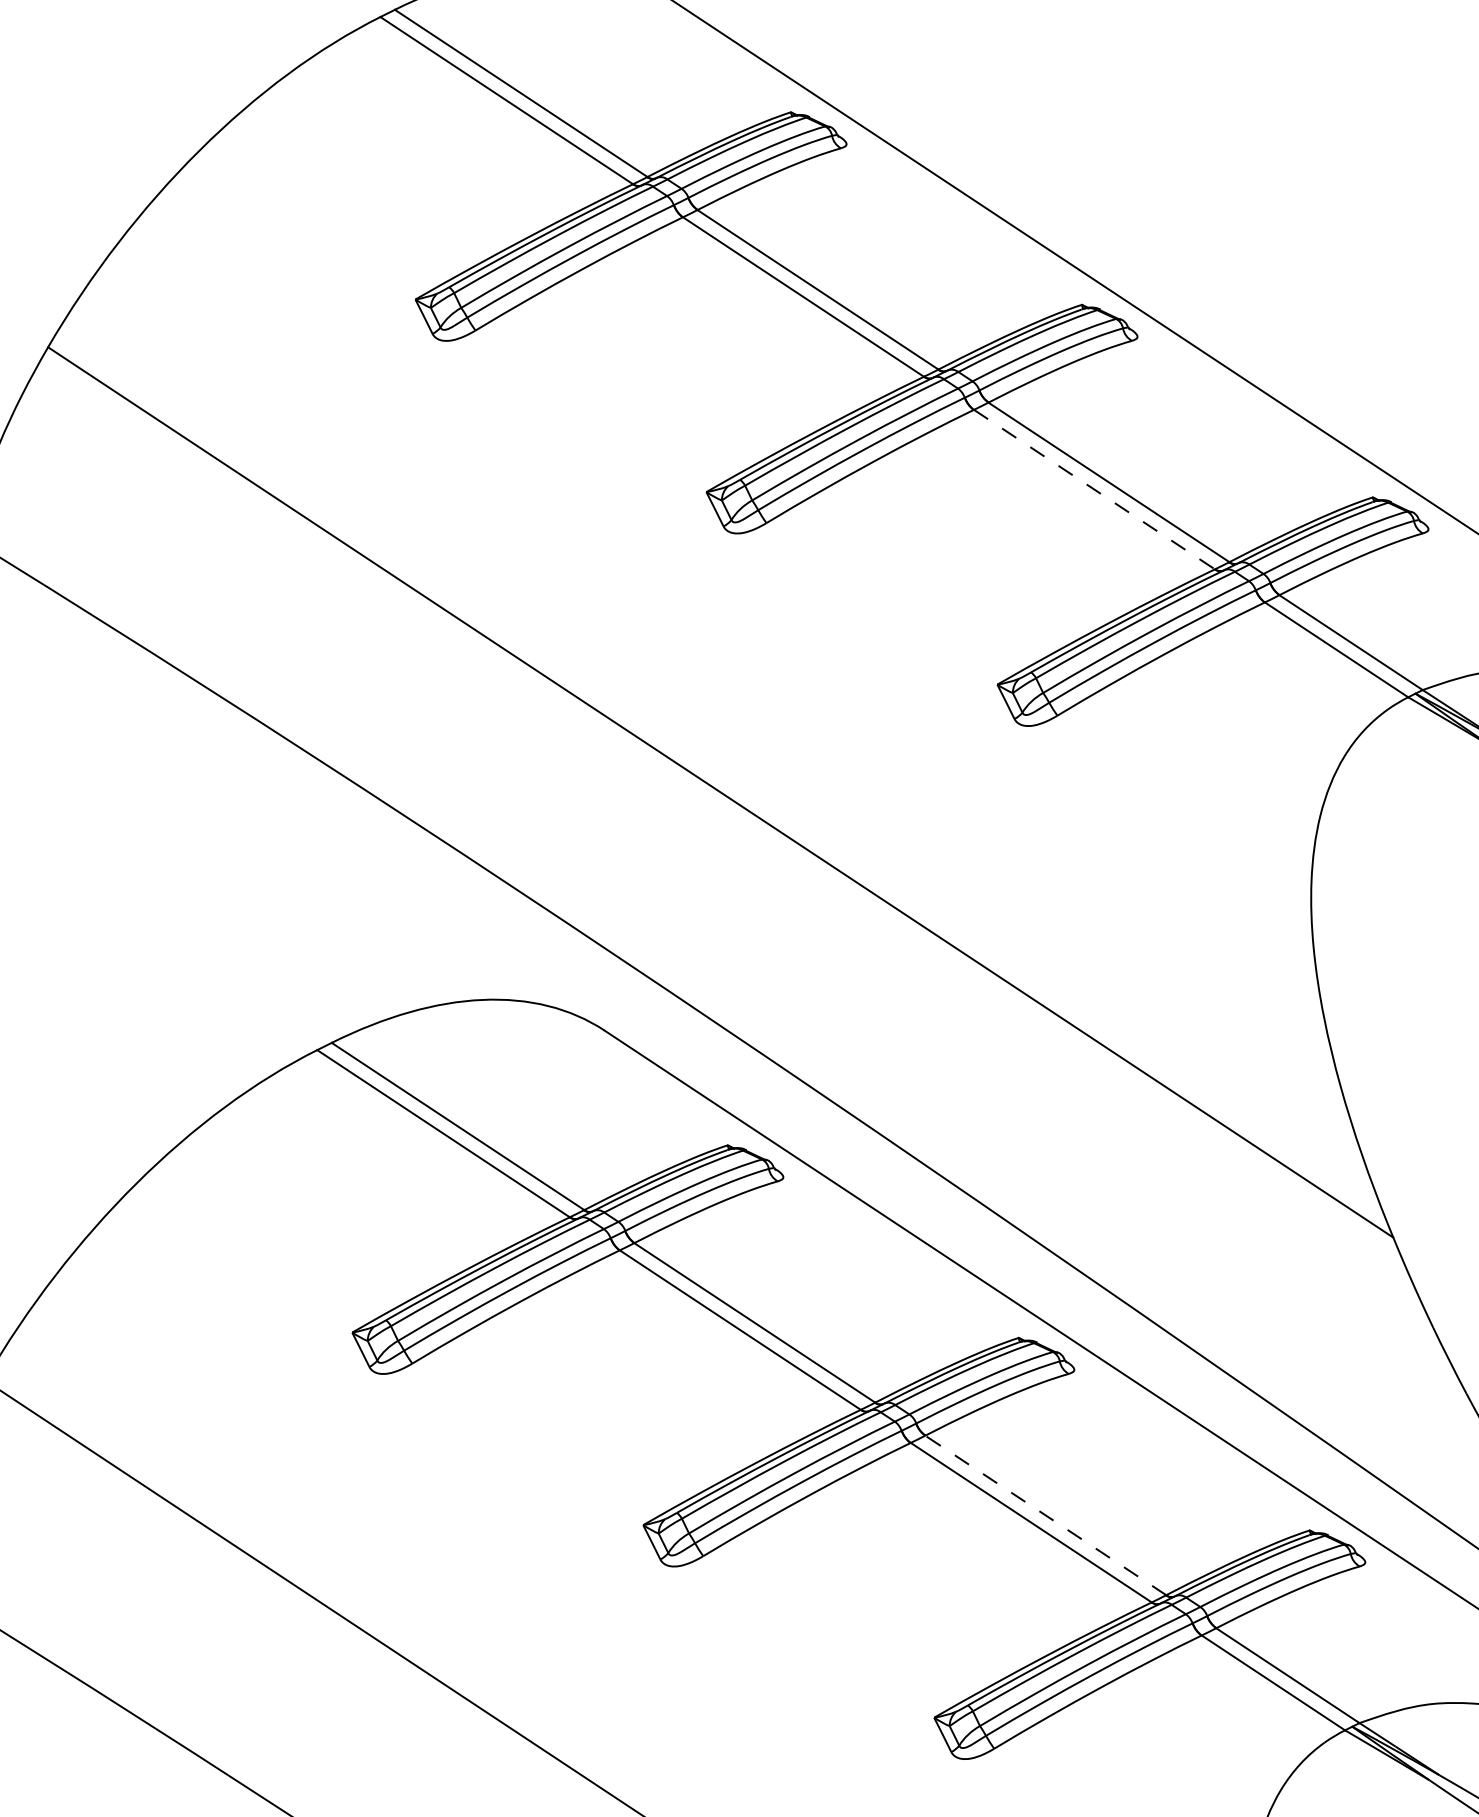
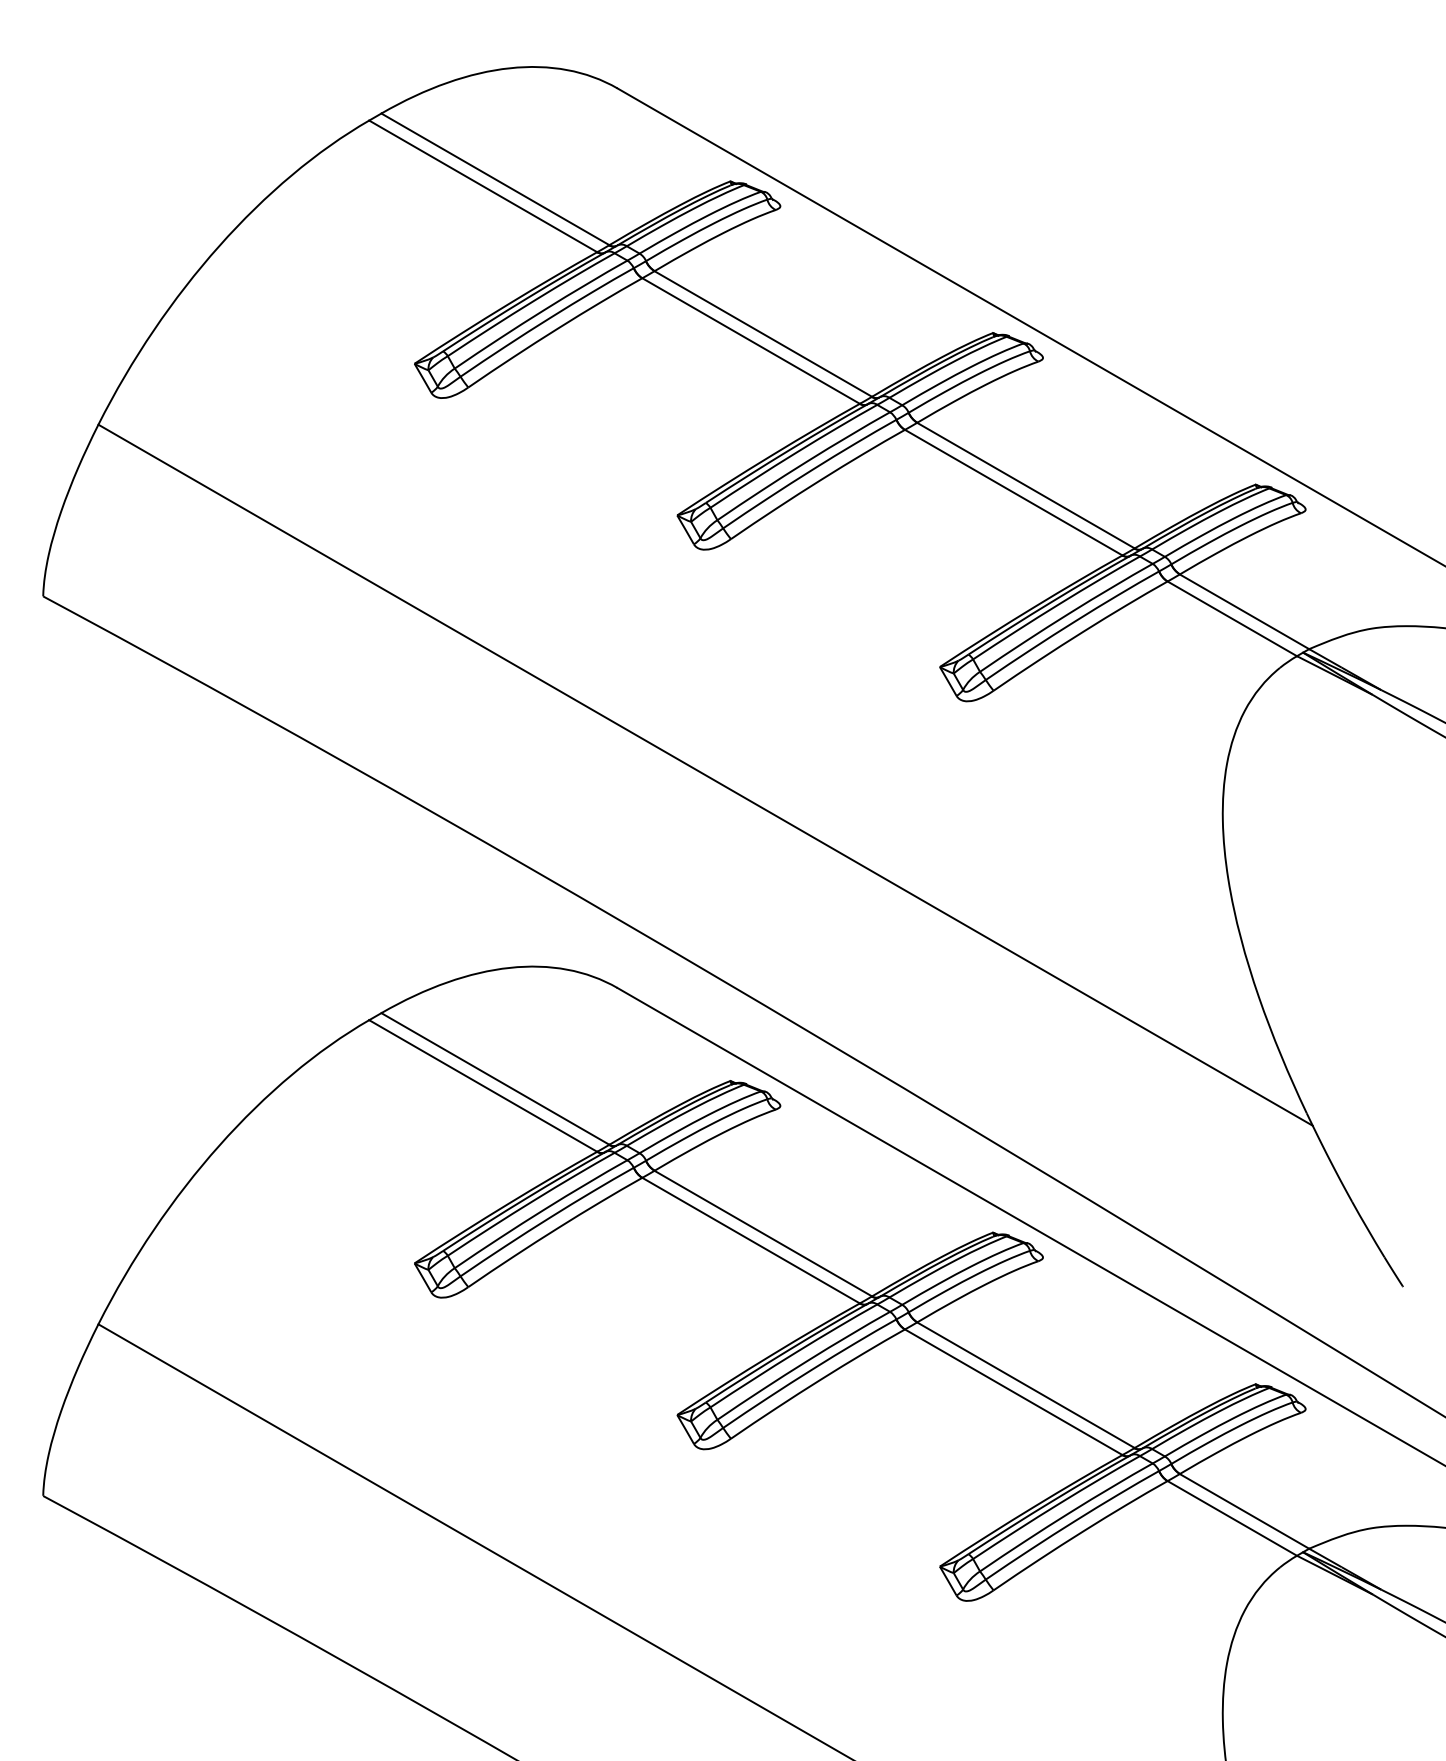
line: (1094, 489) -> (1013, 492), dashed -> solid
line: (1045, 1515) -> (1025, 1385), dashed -> solid

